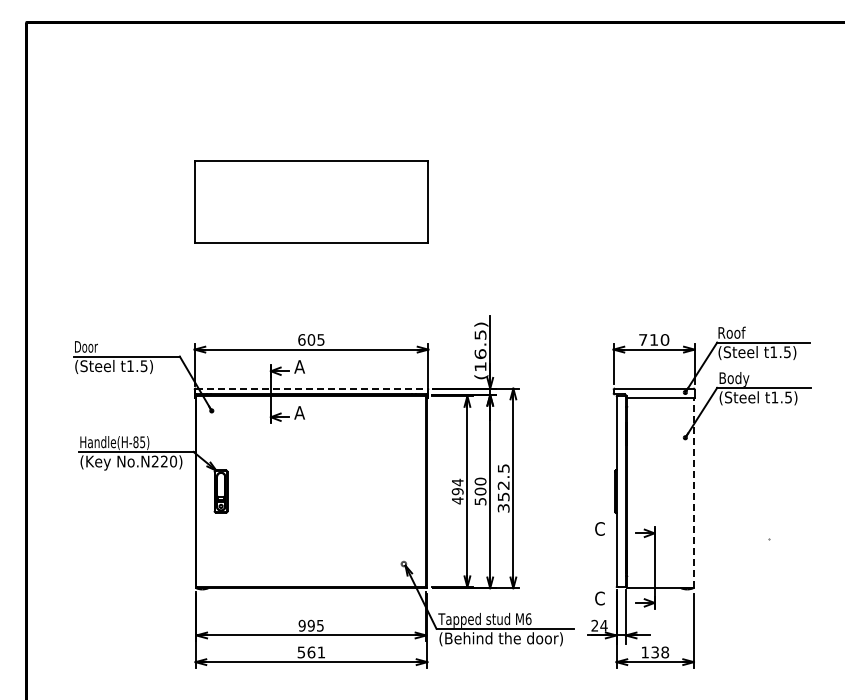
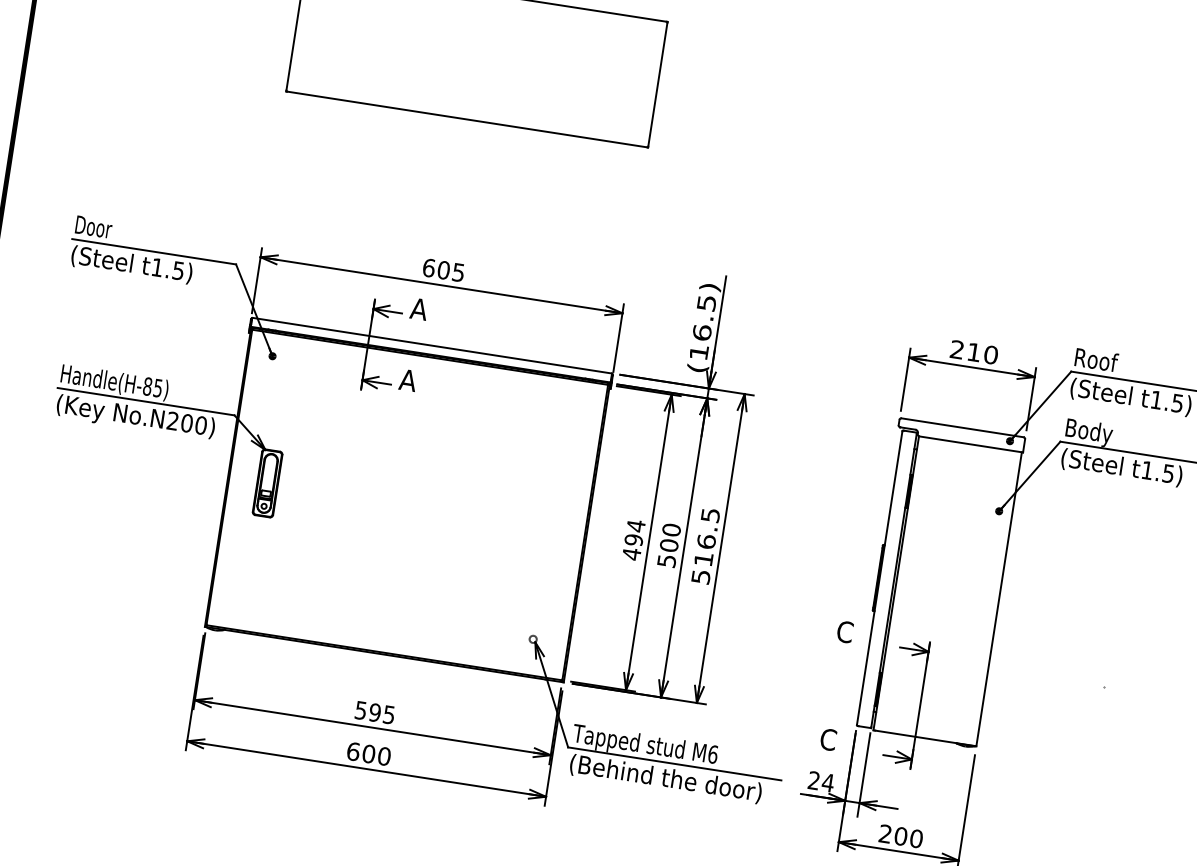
text: (643, 339) -> (957, 349), 710 -> 210
line: (311, 388) -> (432, 345), dashed -> solid
text: (163, 461) -> (185, 422), No.N220) -> No.N200)
line: (693, 493) -> (998, 599), dashed -> solid
text: (503, 496) -> (703, 558), 352.5 -> 516.5
text: (301, 625) -> (359, 709), 995 -> 595
text: (311, 652) -> (368, 754), 561 -> 600
text: (655, 652) -> (901, 836), 138 -> 200

